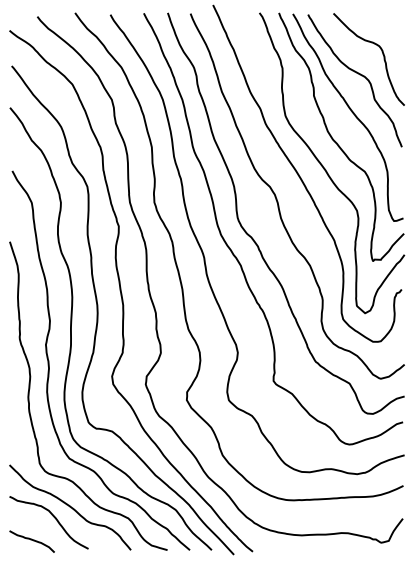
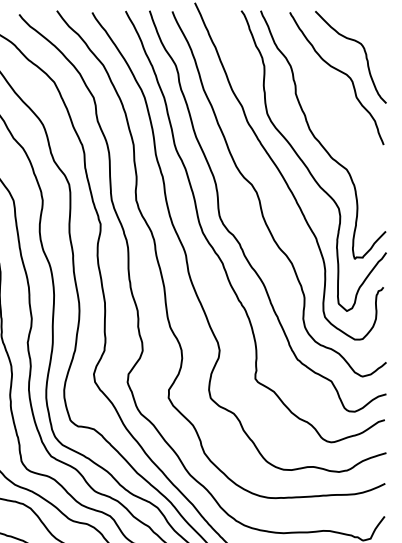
curve: (351, 112) -> (333, 110), removed

